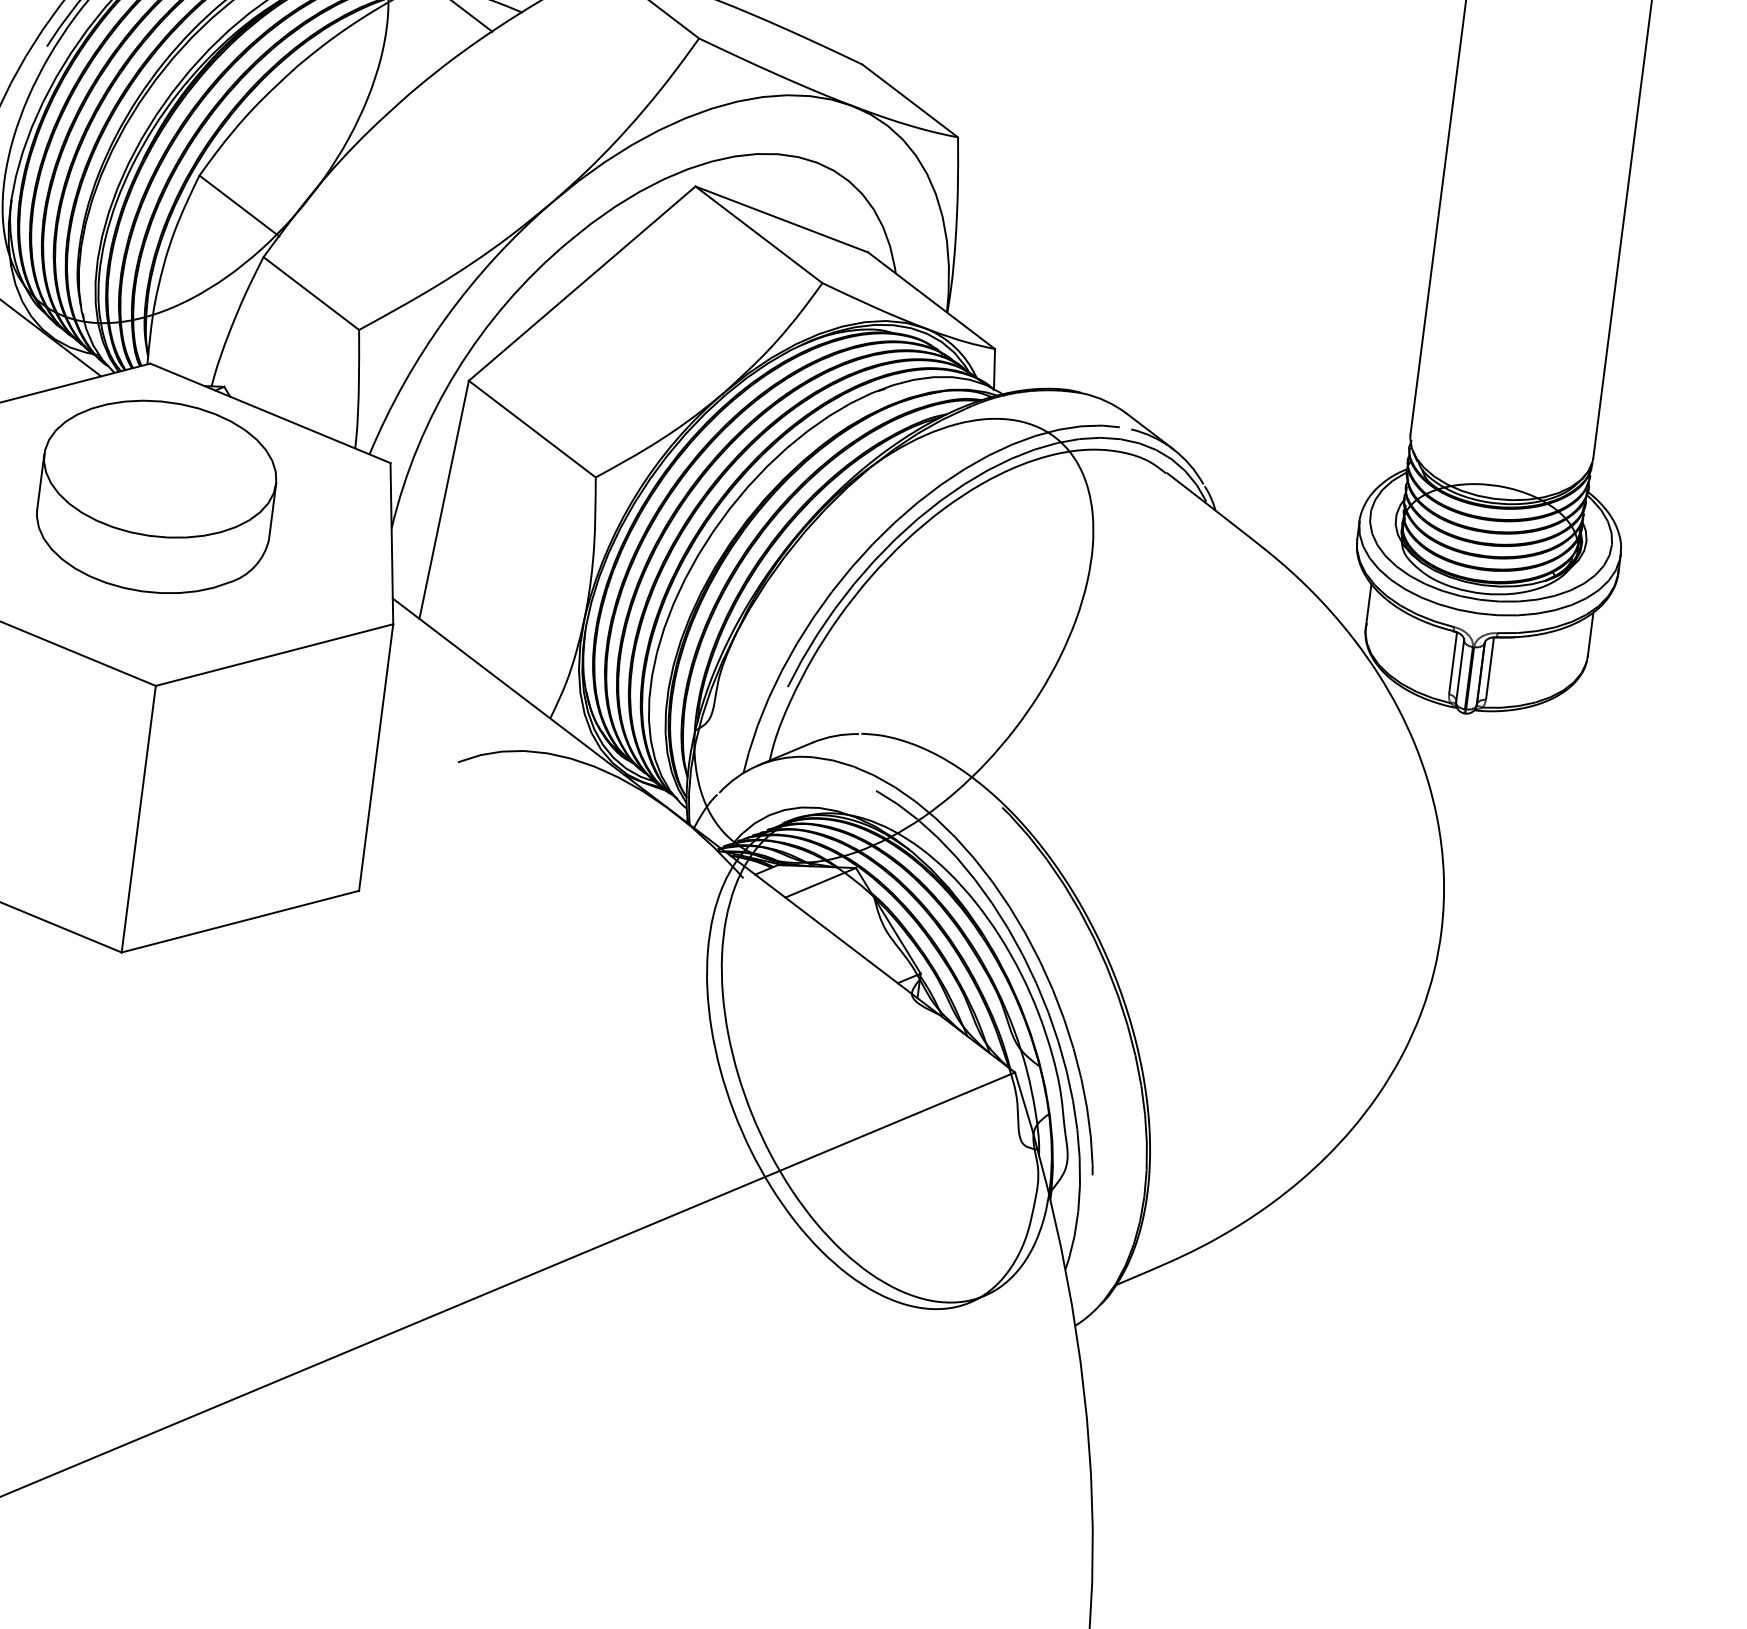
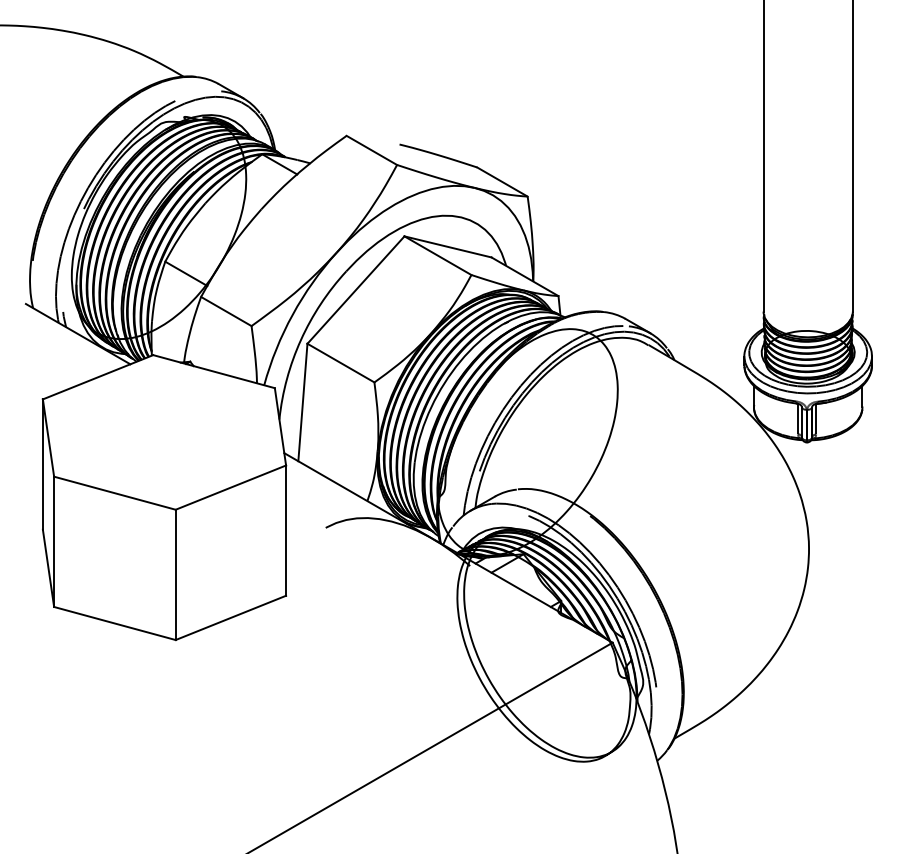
part: (156, 496) -> (164, 418), removed

